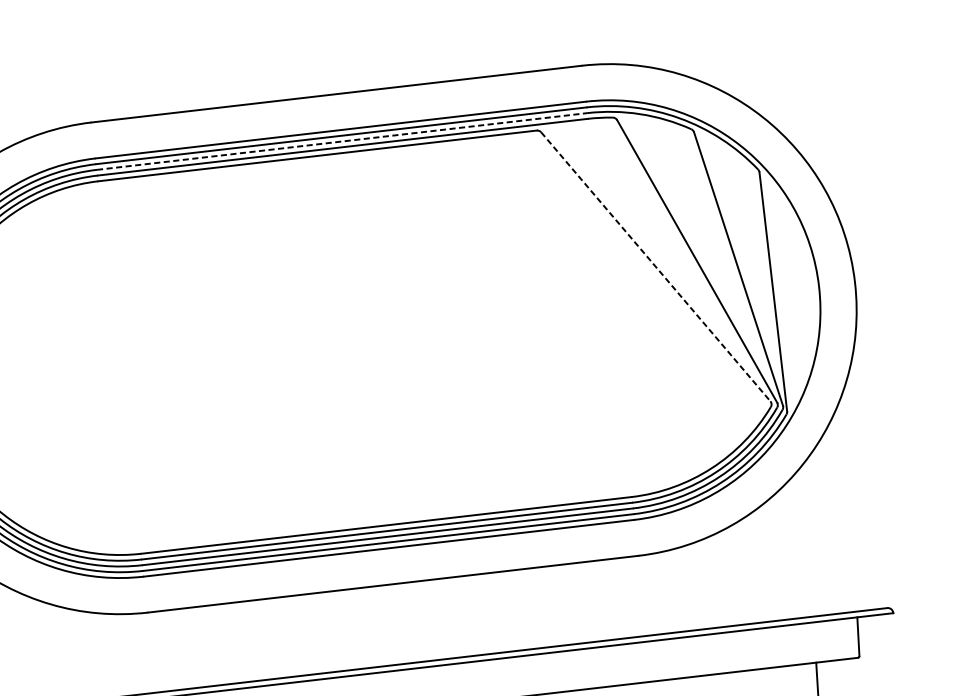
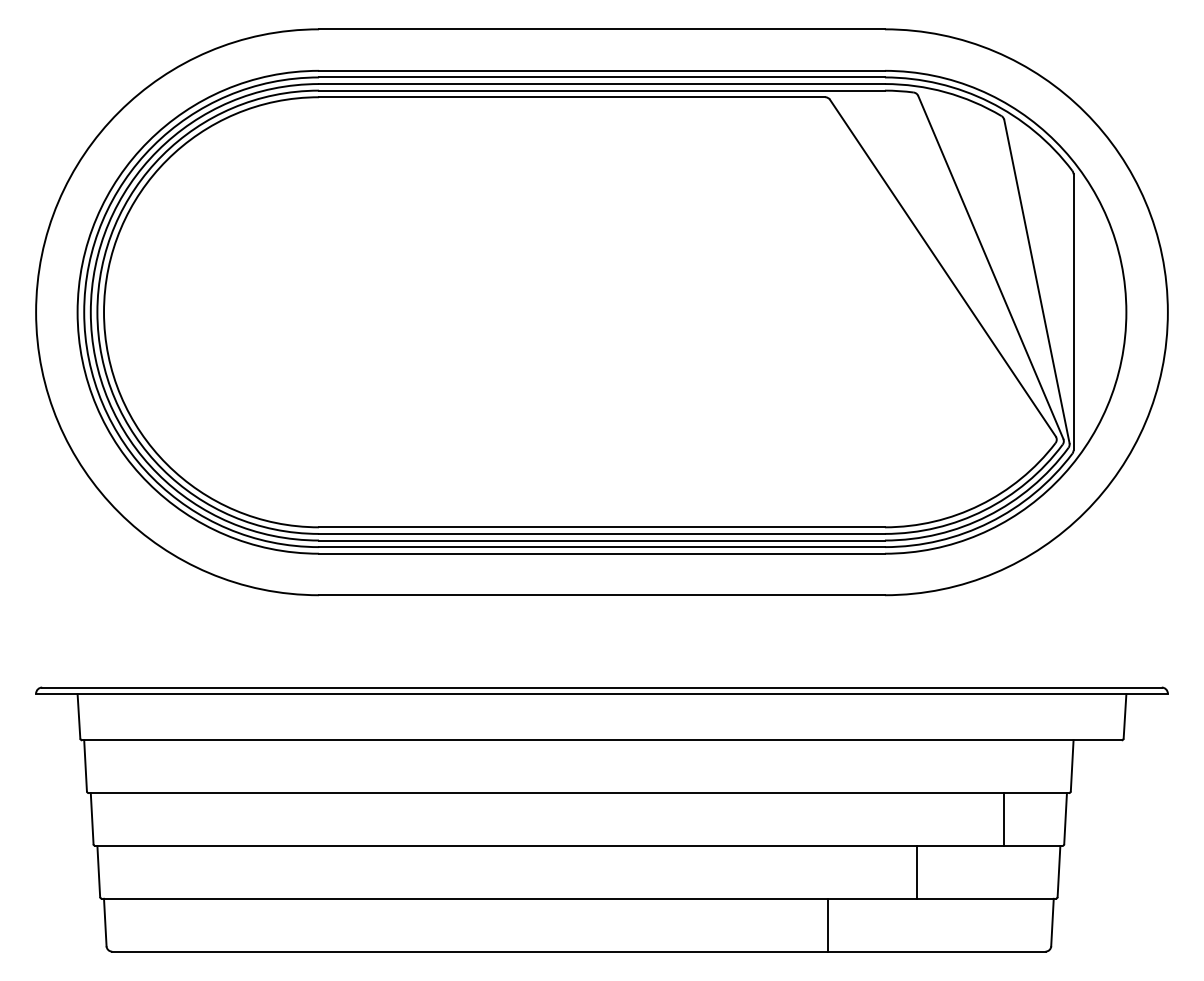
line: (341, 141) -> (601, 84), dashed -> solid
line: (655, 267) -> (942, 268), dashed -> solid

